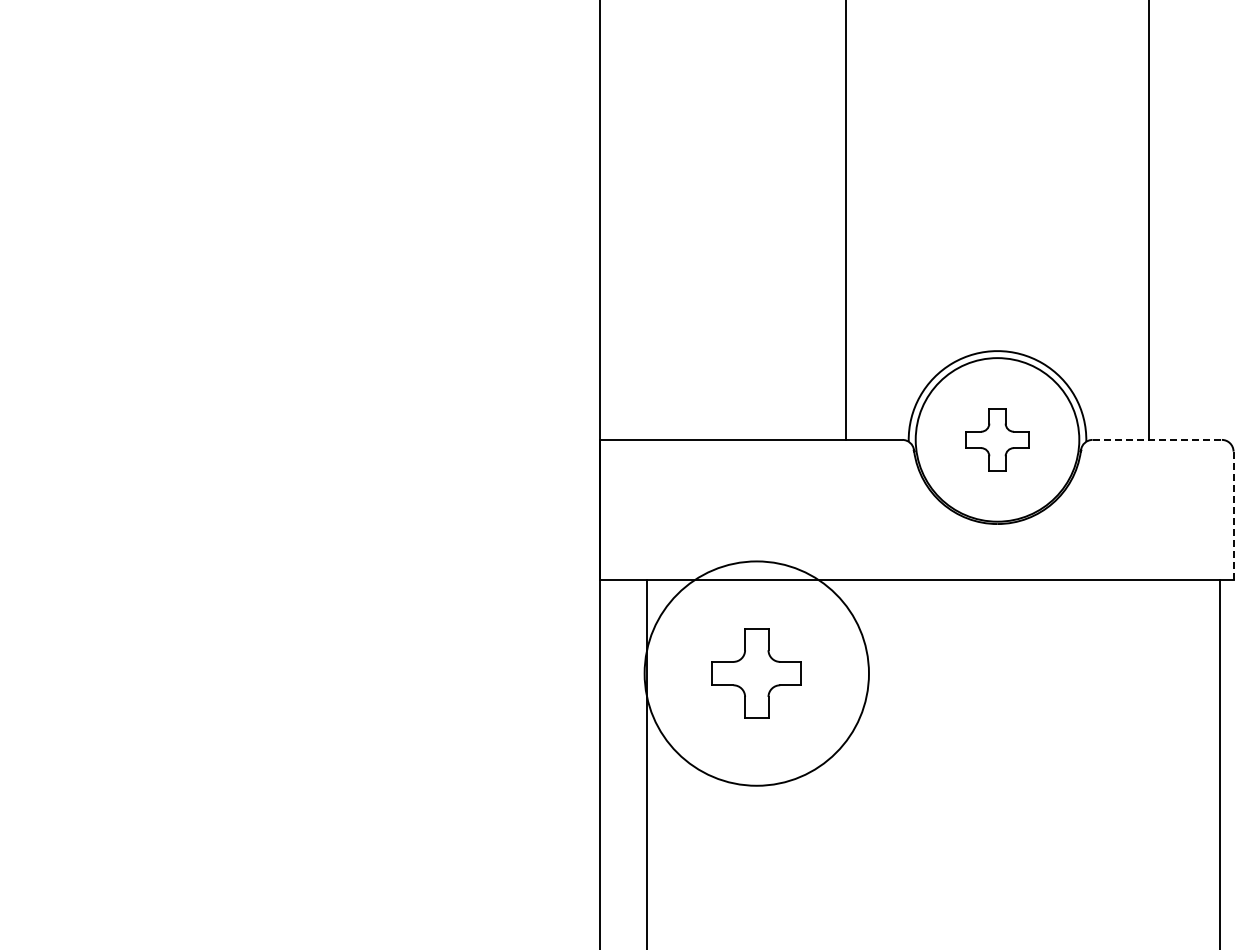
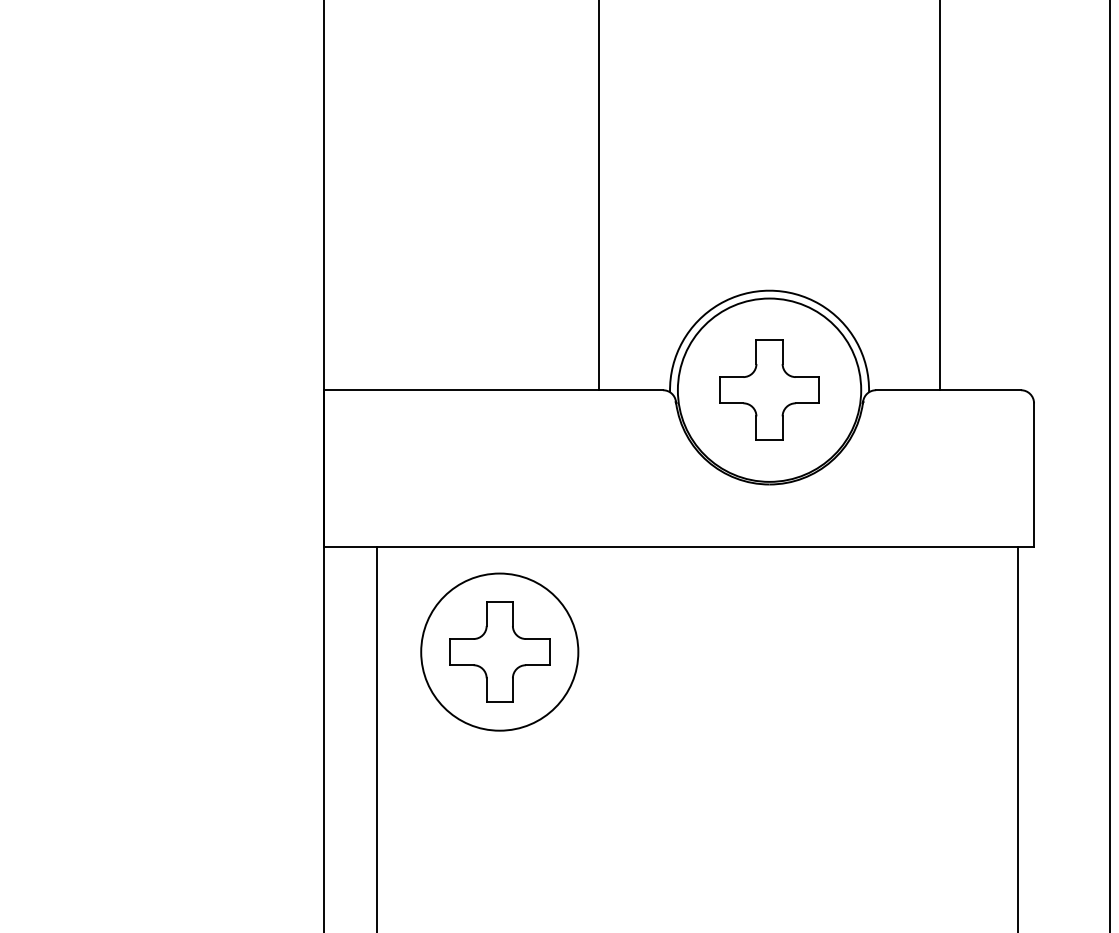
part: (997, 439) -> (769, 389), size x1.43
line: (1157, 439) -> (948, 389), dashed -> solid
line: (1233, 516) -> (1034, 476), dashed -> solid
circle: (756, 673) -> (499, 652), size x0.62

